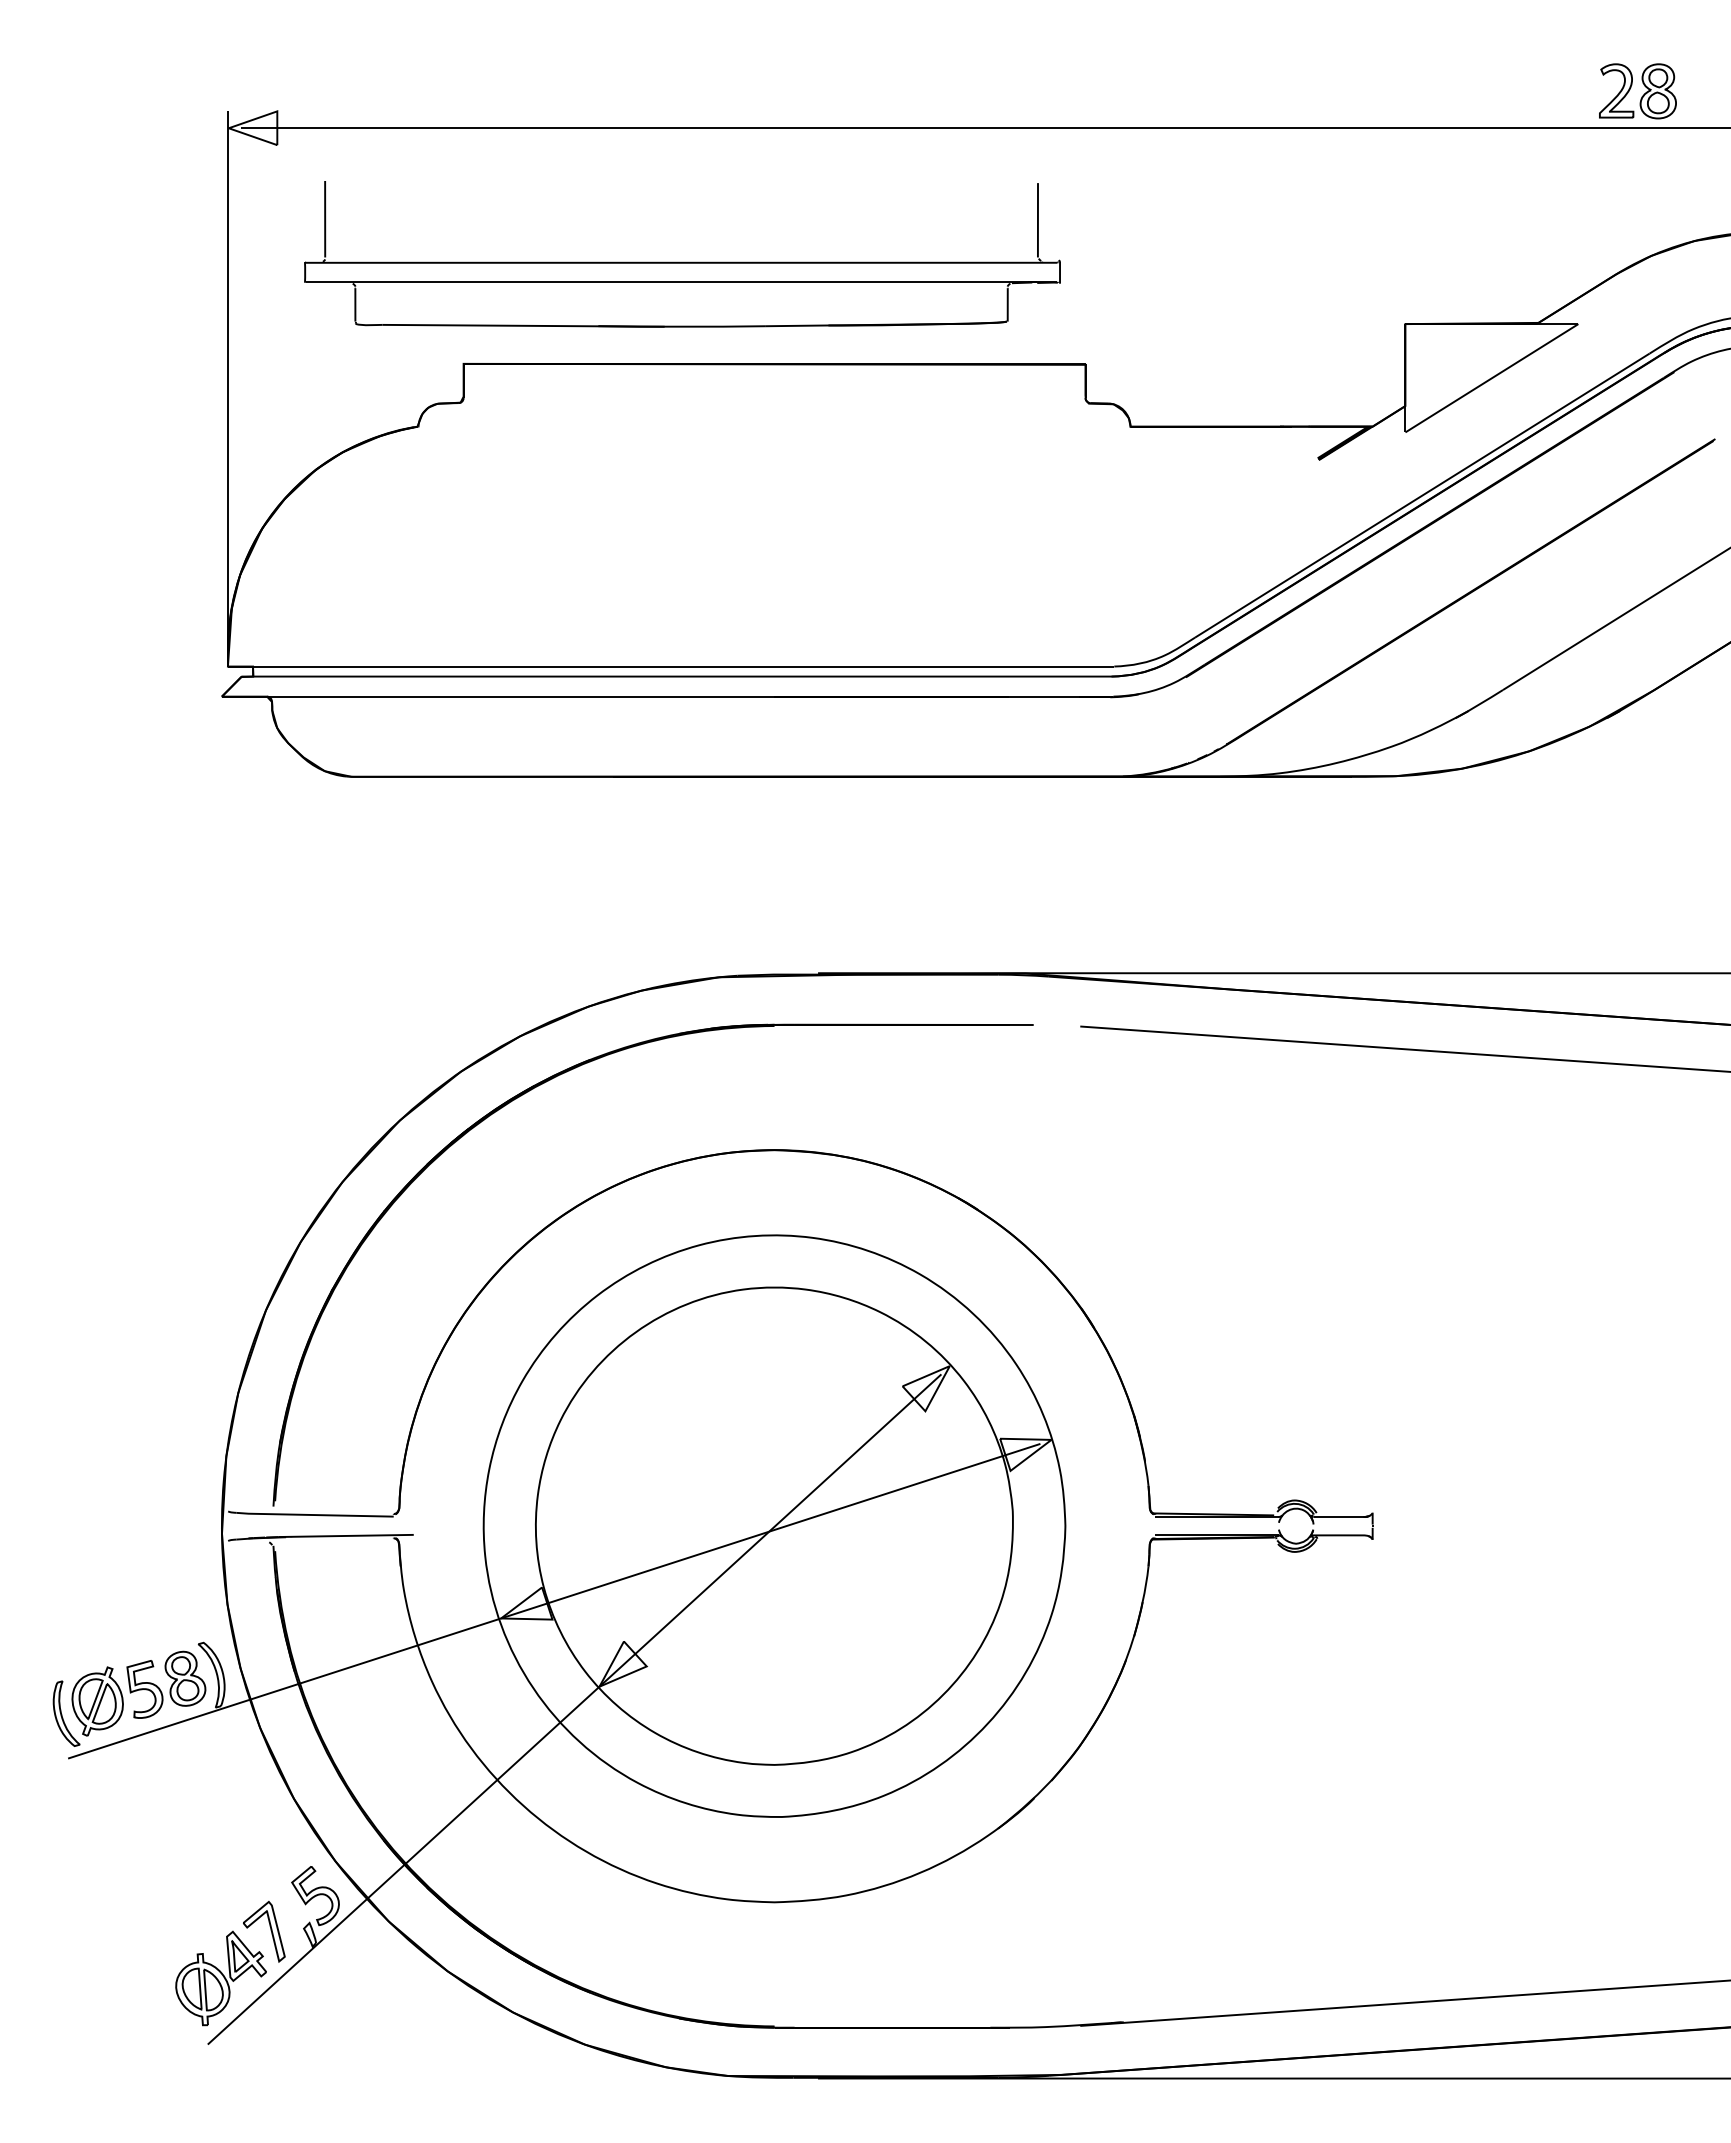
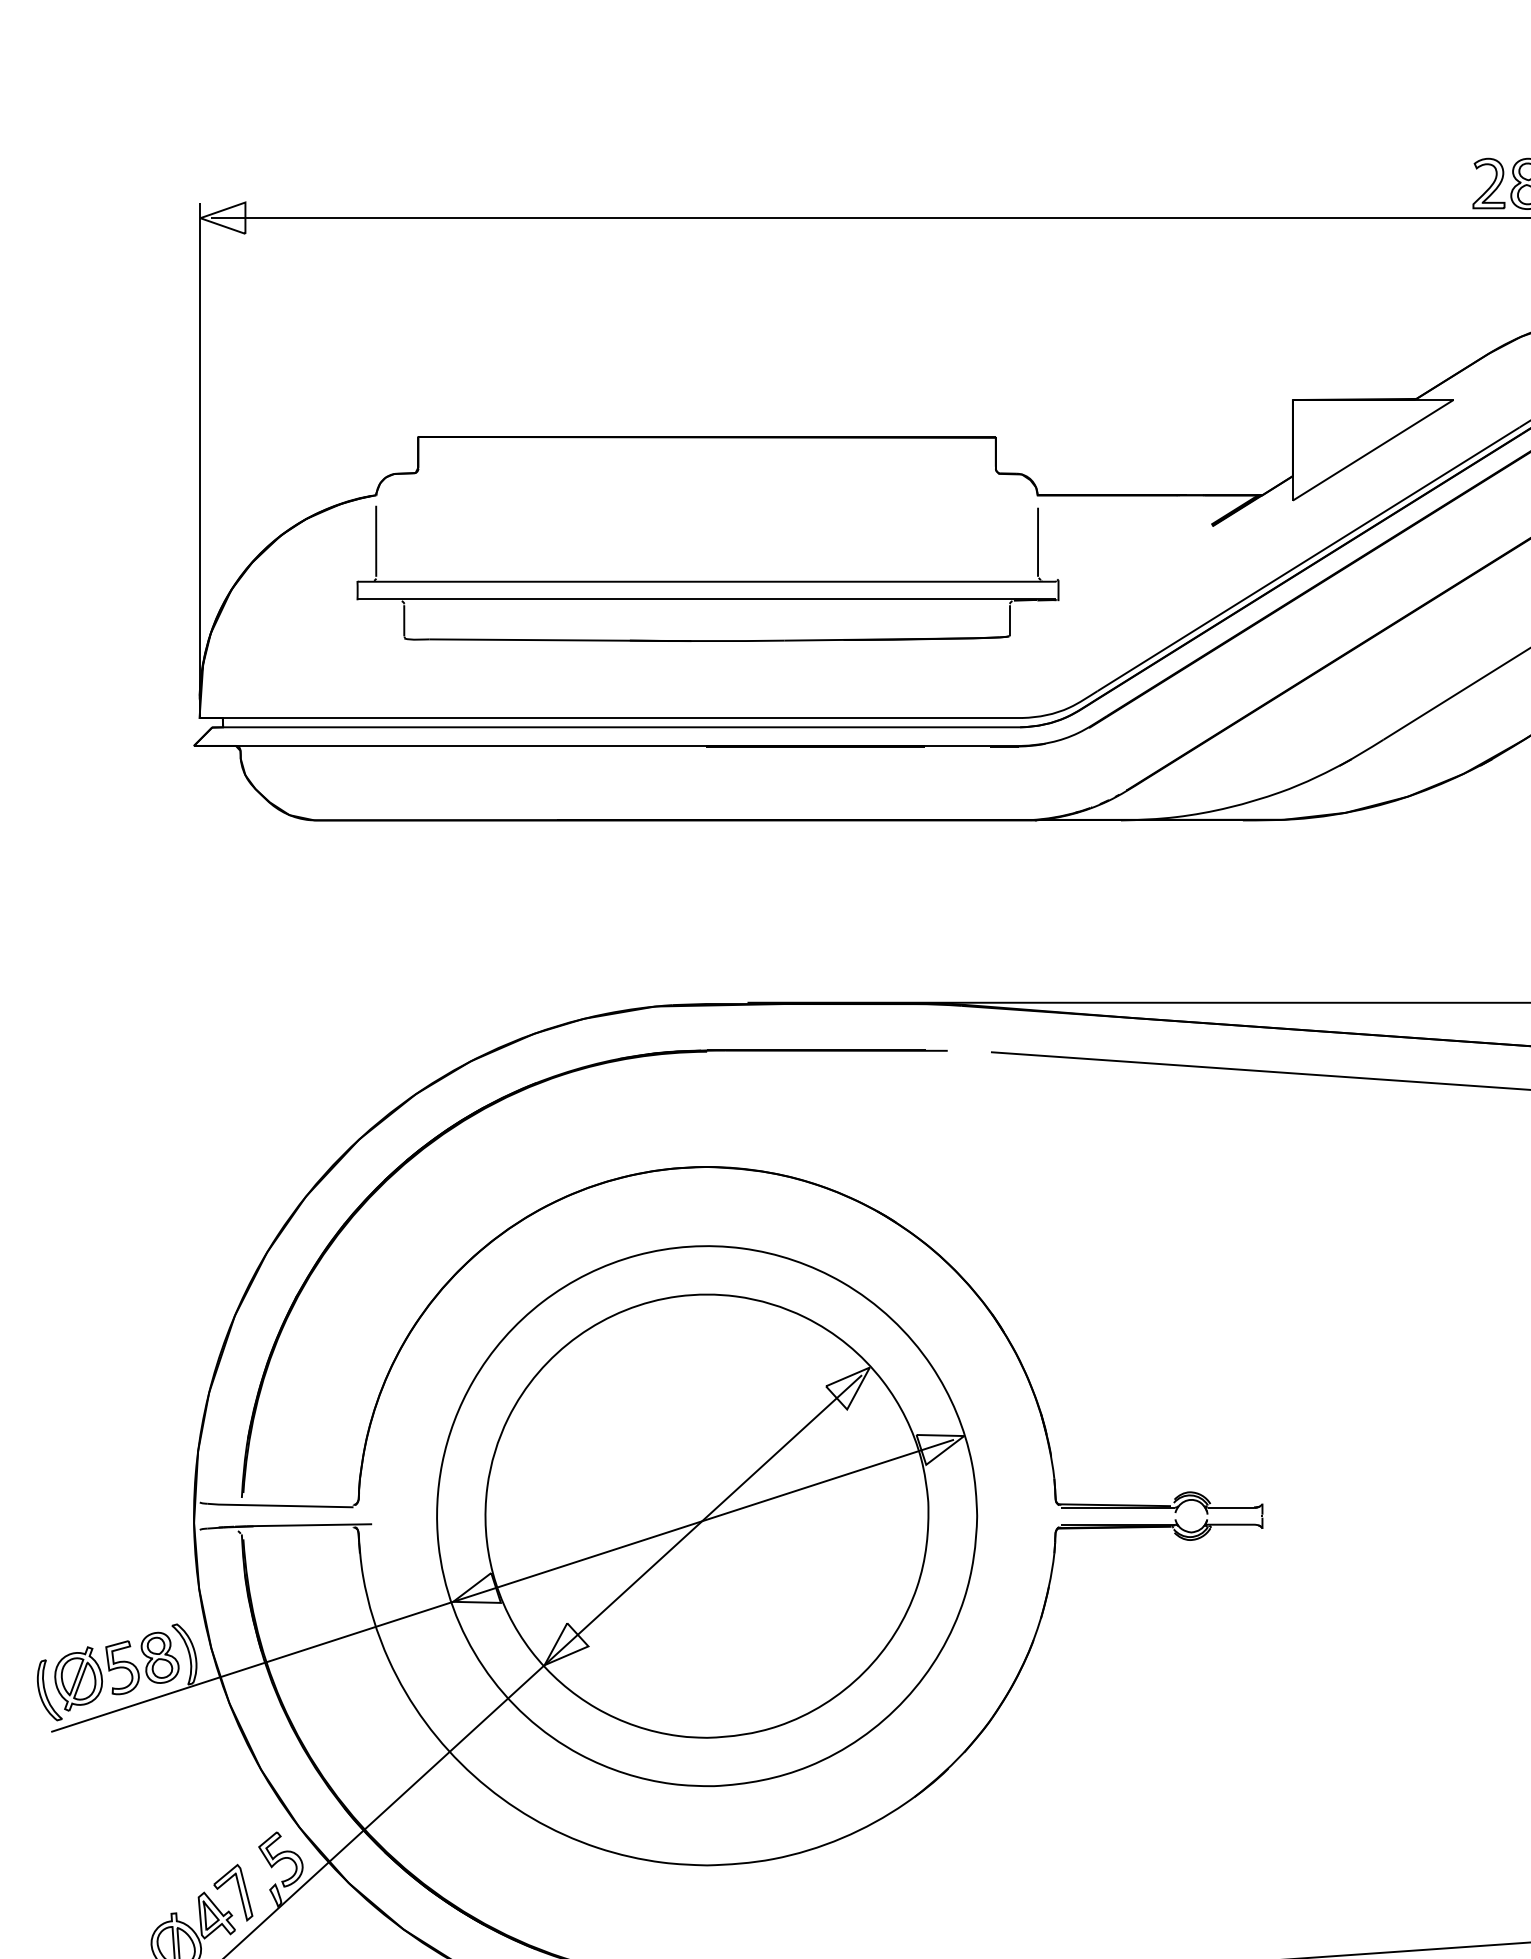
part: (682, 261) -> (707, 580), moved

